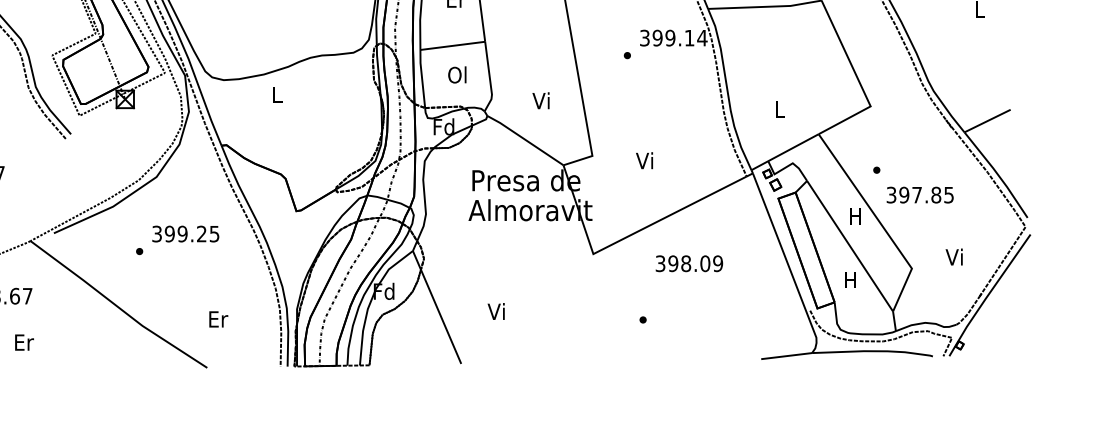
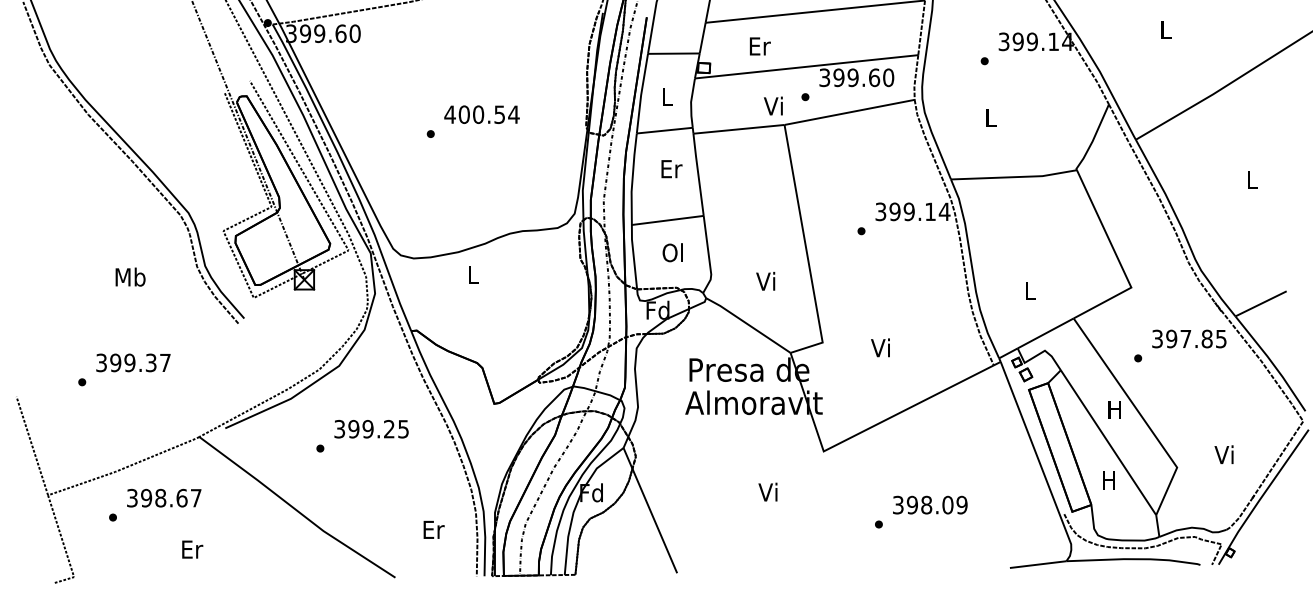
text: (920, 194) -> (1189, 338), moved
text: (689, 263) -> (930, 504), moved
text: (495, 310) -> (767, 491), moved
text: (218, 319) -> (433, 529), moved

